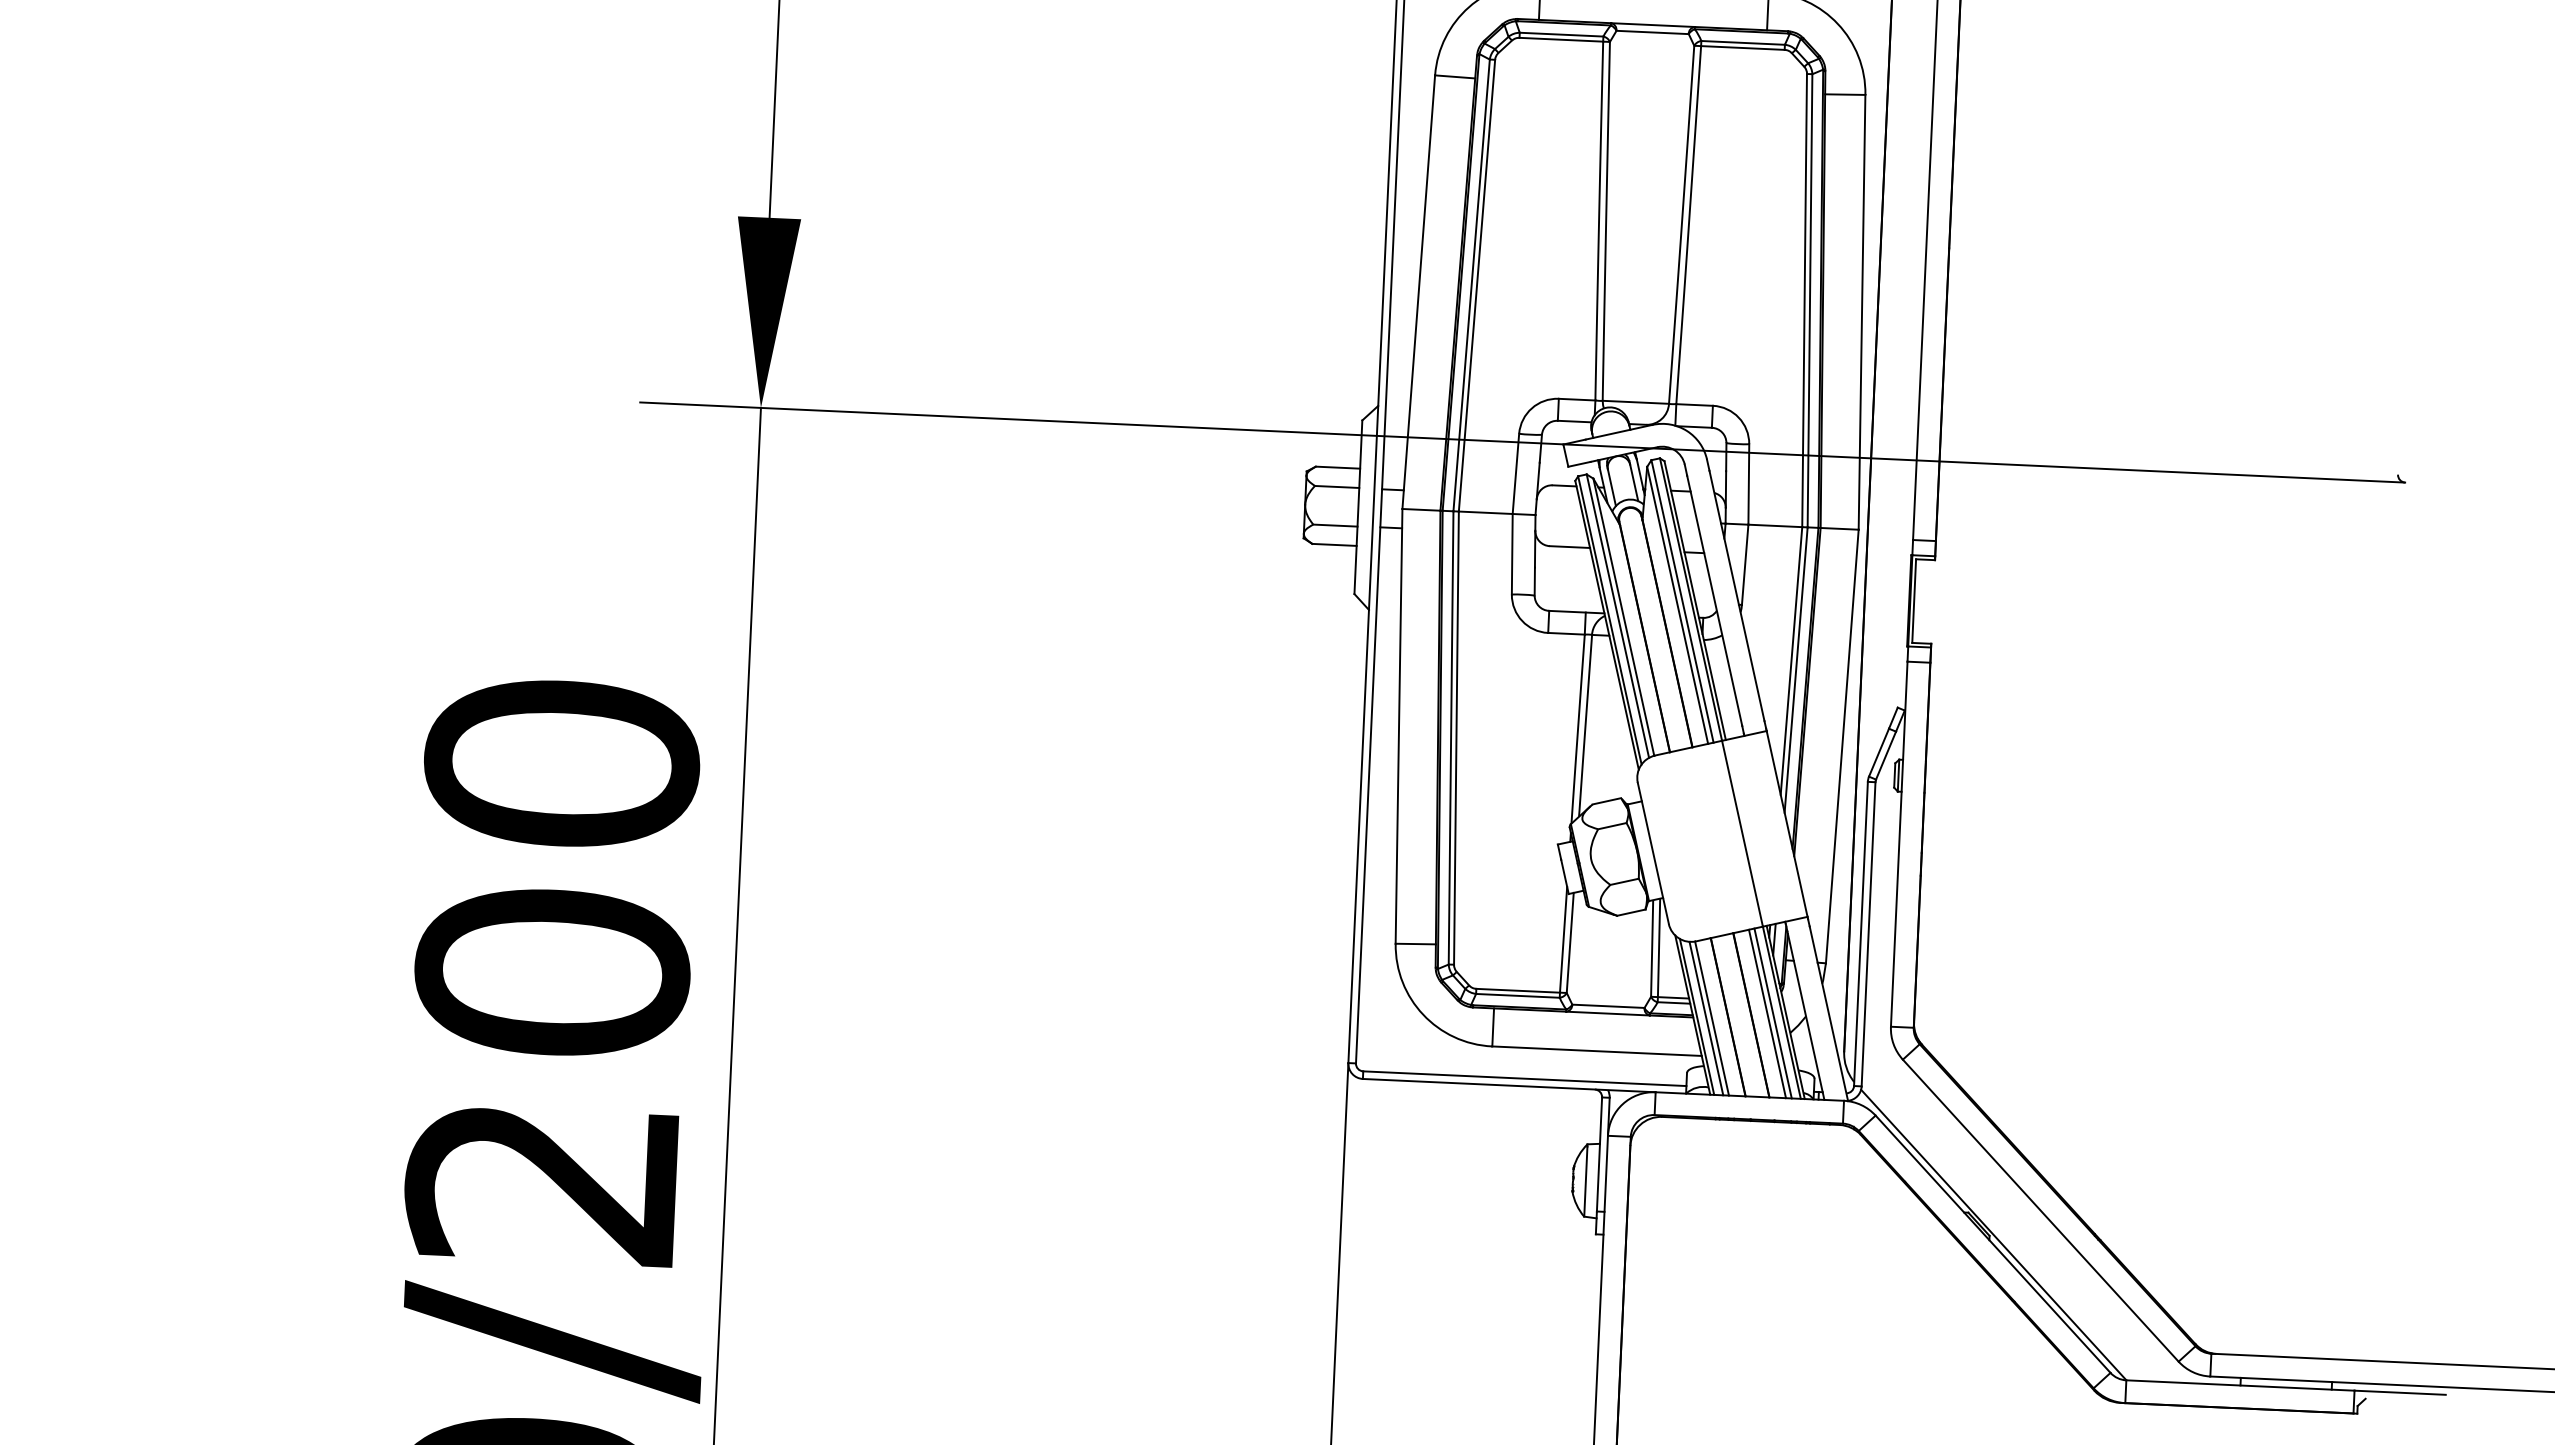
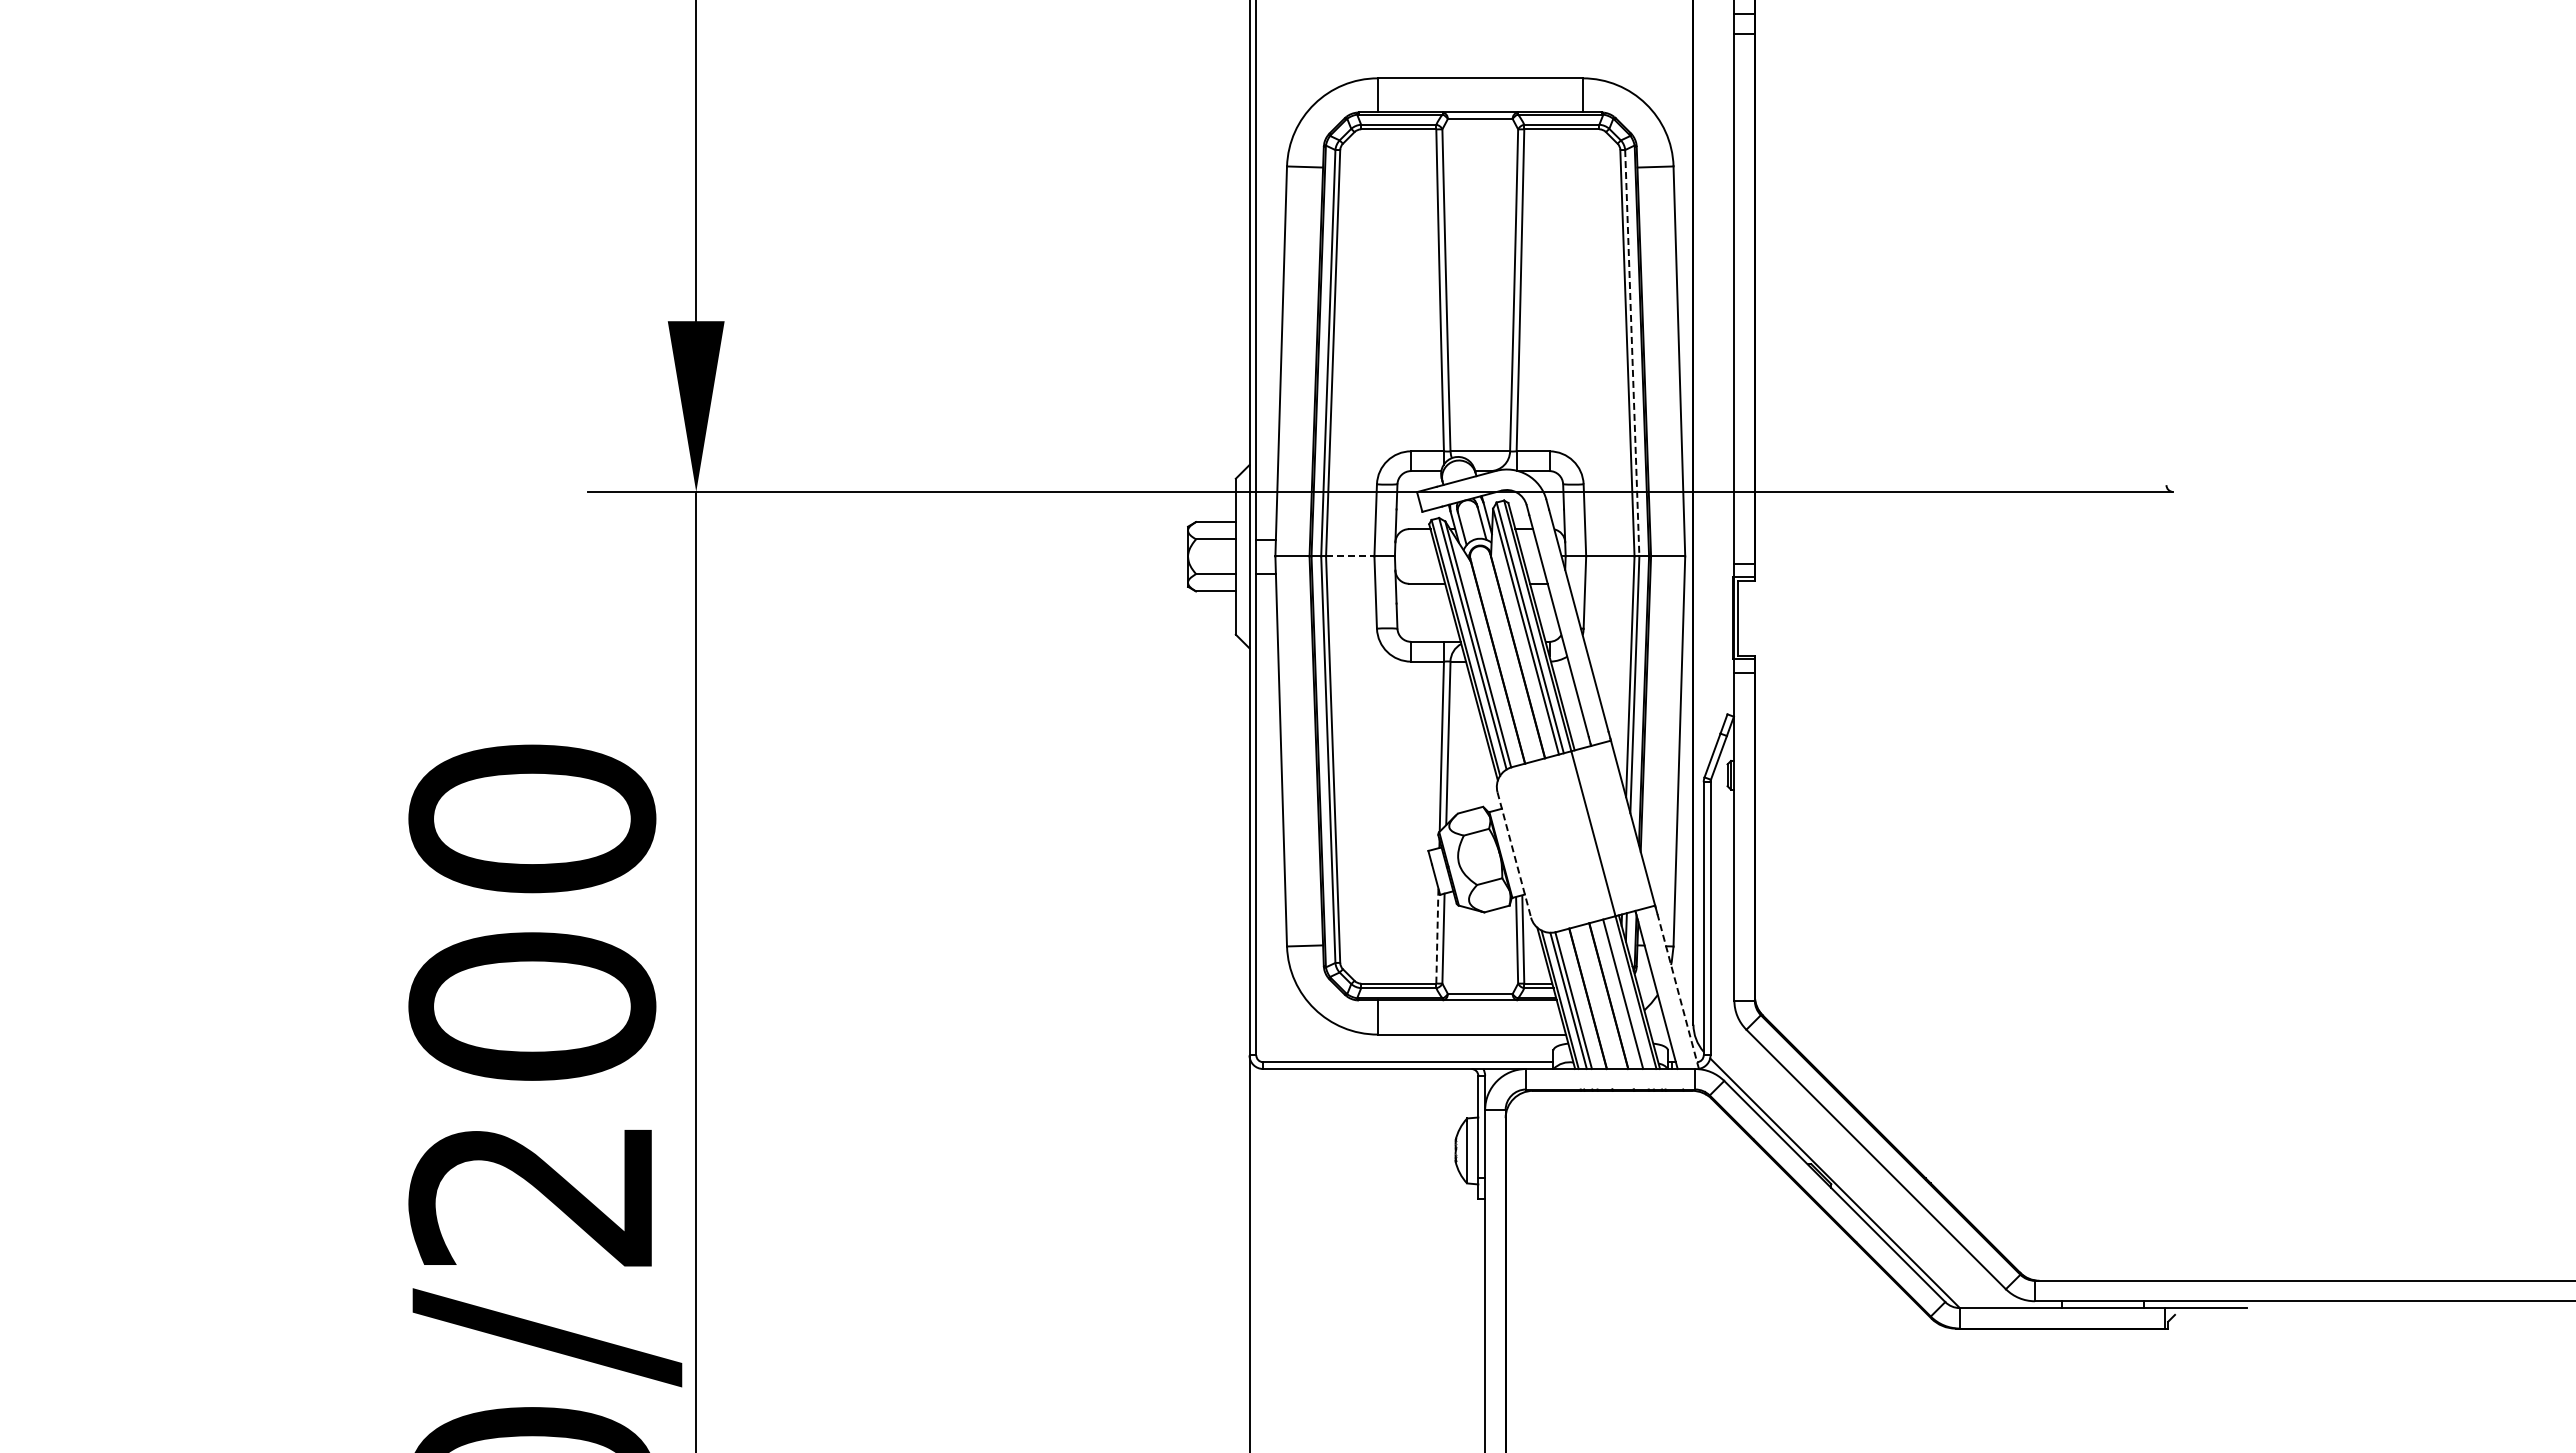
line: (1810, 301) -> (1632, 353), solid -> dashed
line: (1486, 512) -> (1350, 556), solid -> dashed
line: (1653, 852) -> (1514, 854), solid -> dashed
line: (1563, 940) -> (1437, 936), solid -> dashed
line: (1773, 1013) -> (1628, 993), removed
line: (1829, 1013) -> (1678, 991), solid -> dashed

